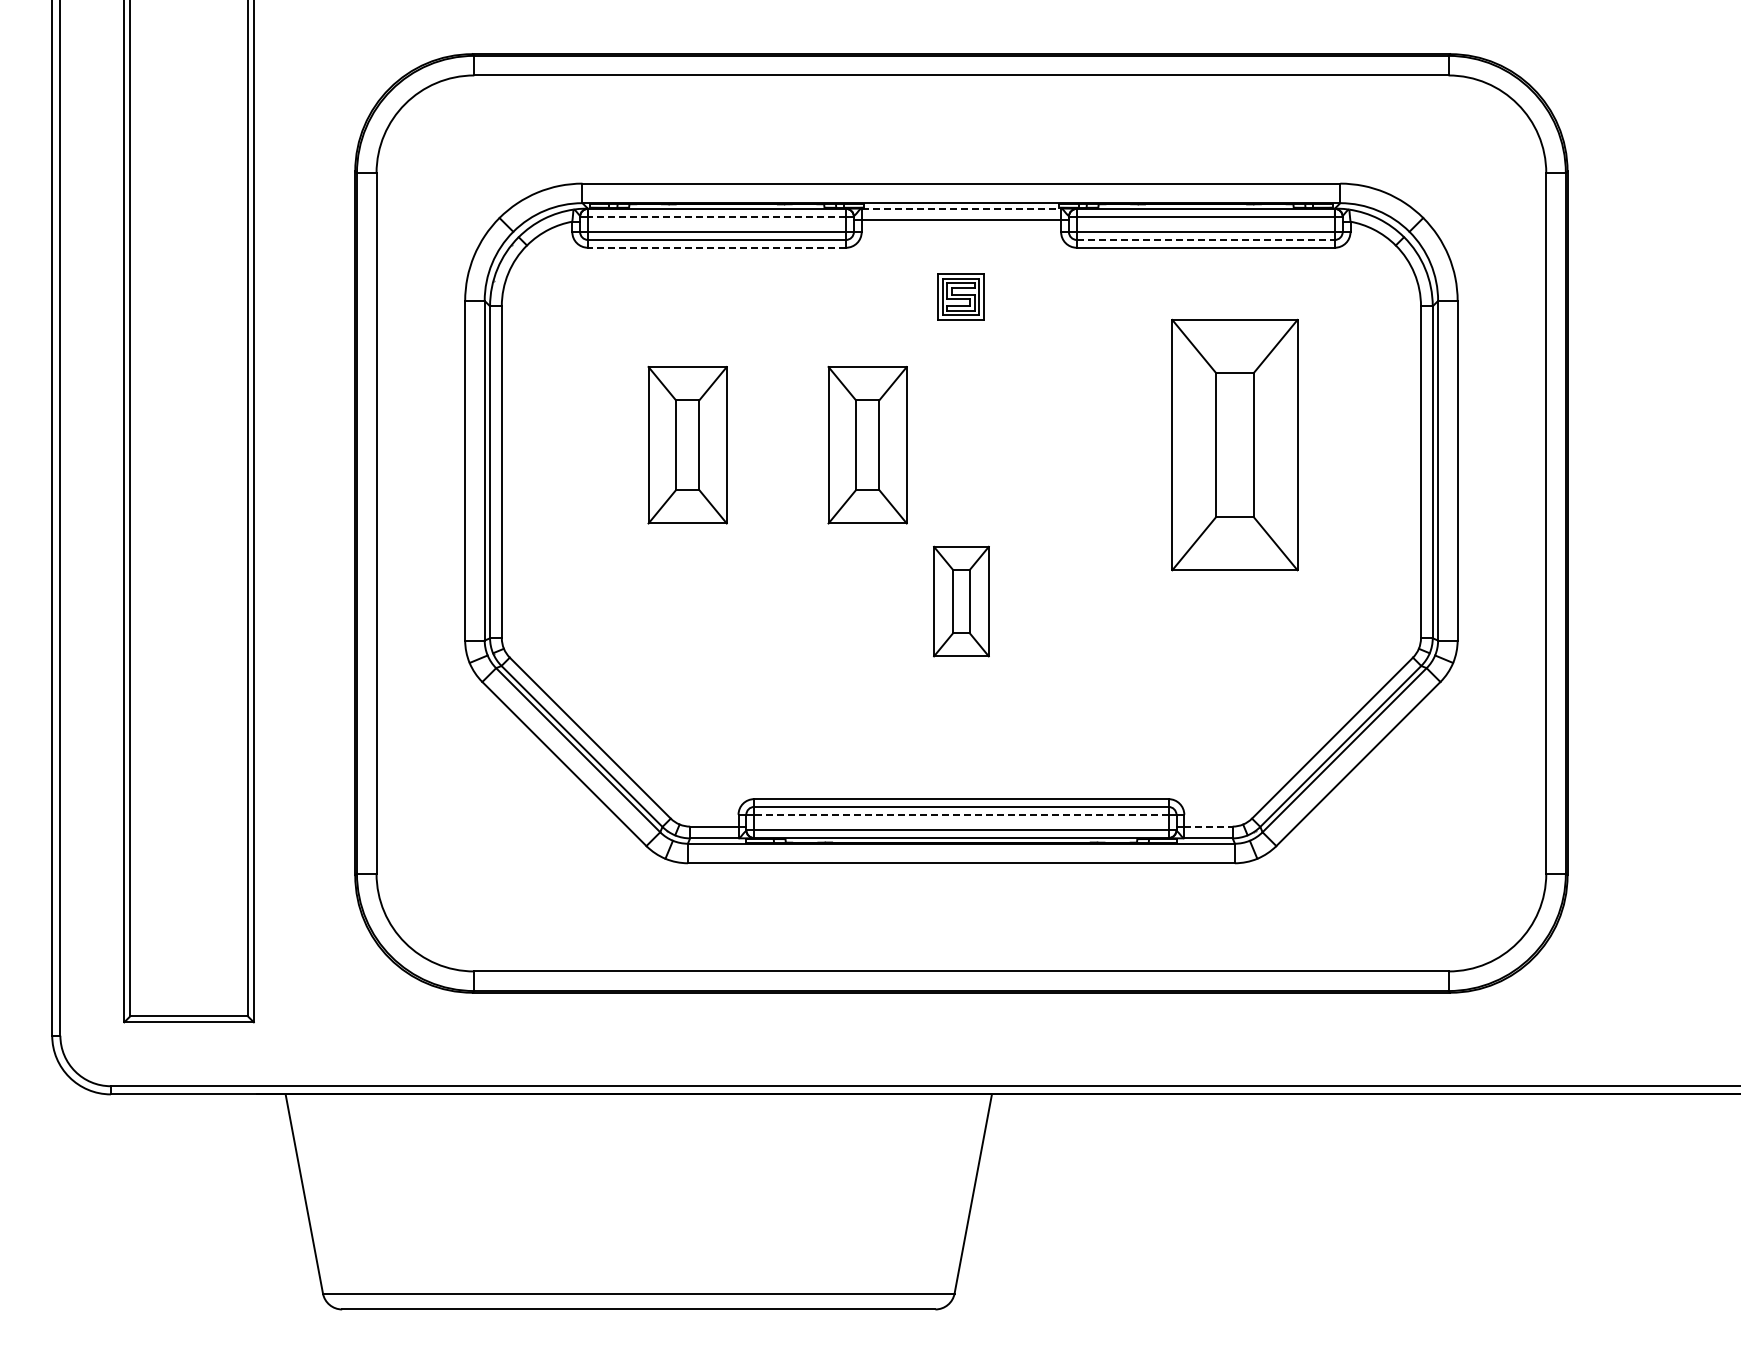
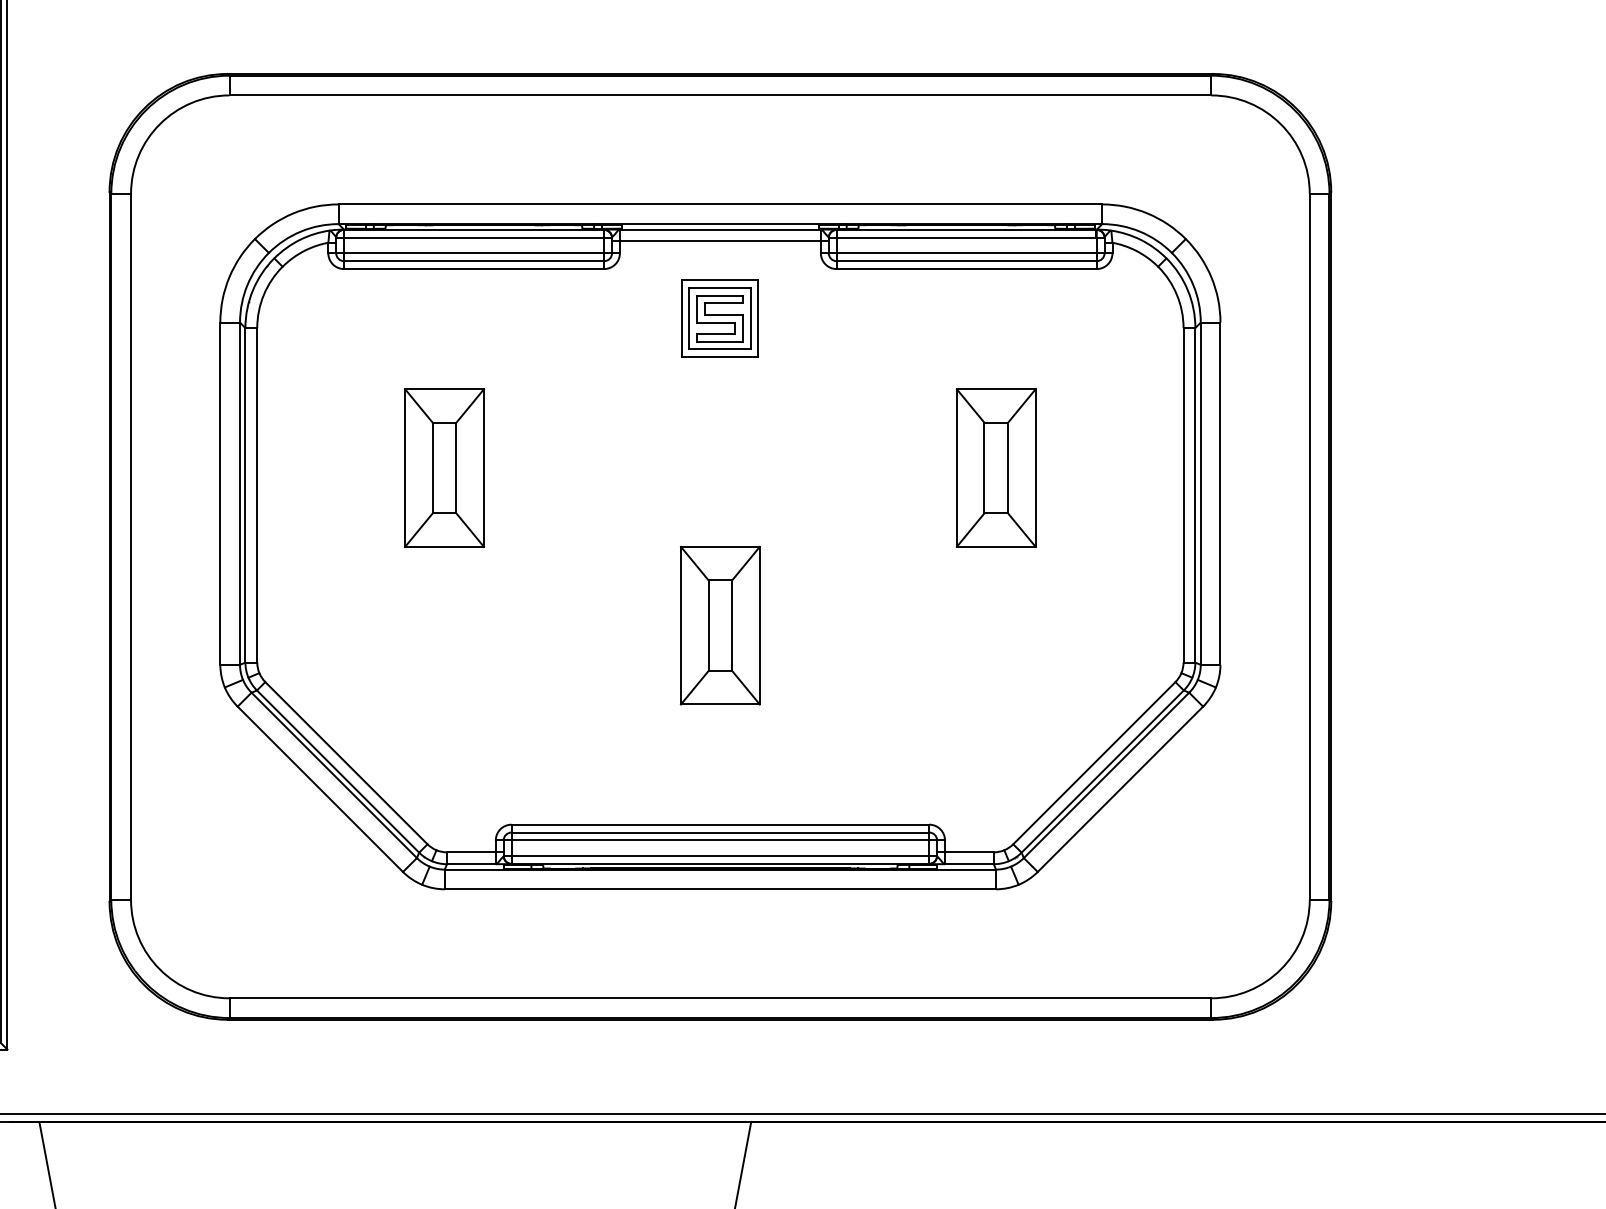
line: (961, 208) -> (720, 229), dashed -> solid
line: (717, 216) -> (474, 237), dashed -> solid
line: (1206, 239) -> (967, 260), dashed -> solid
line: (716, 247) -> (473, 268), dashed -> solid
part: (960, 296) -> (719, 318), size x1.67
part: (867, 445) -> (625, 468), removed
part: (1235, 445) -> (996, 468), size x0.62
part: (961, 601) -> (720, 625), size x1.43
line: (960, 814) -> (719, 840), dashed -> solid
line: (1209, 826) -> (970, 852), dashed -> solid

